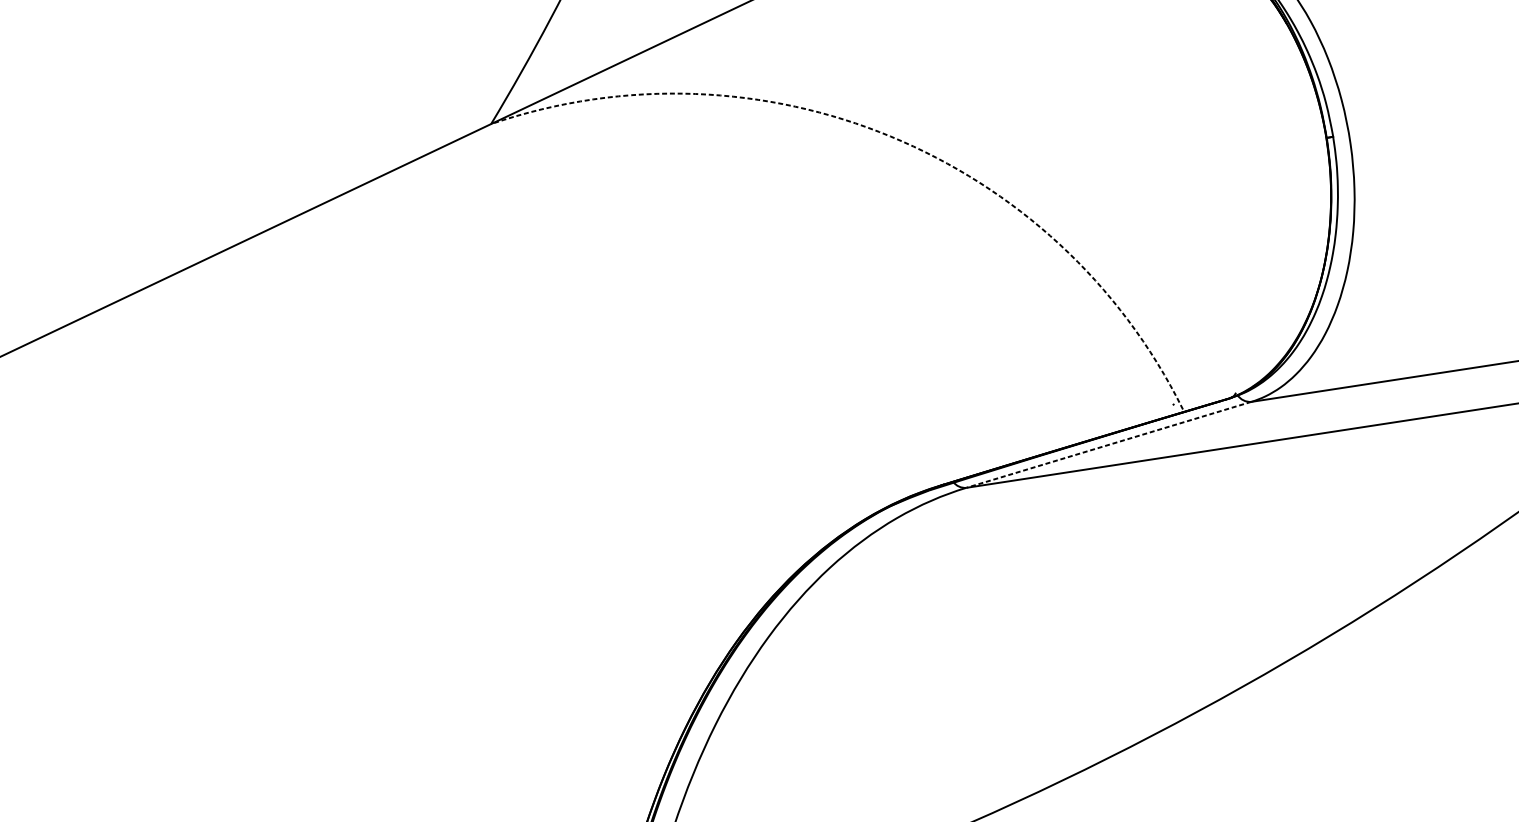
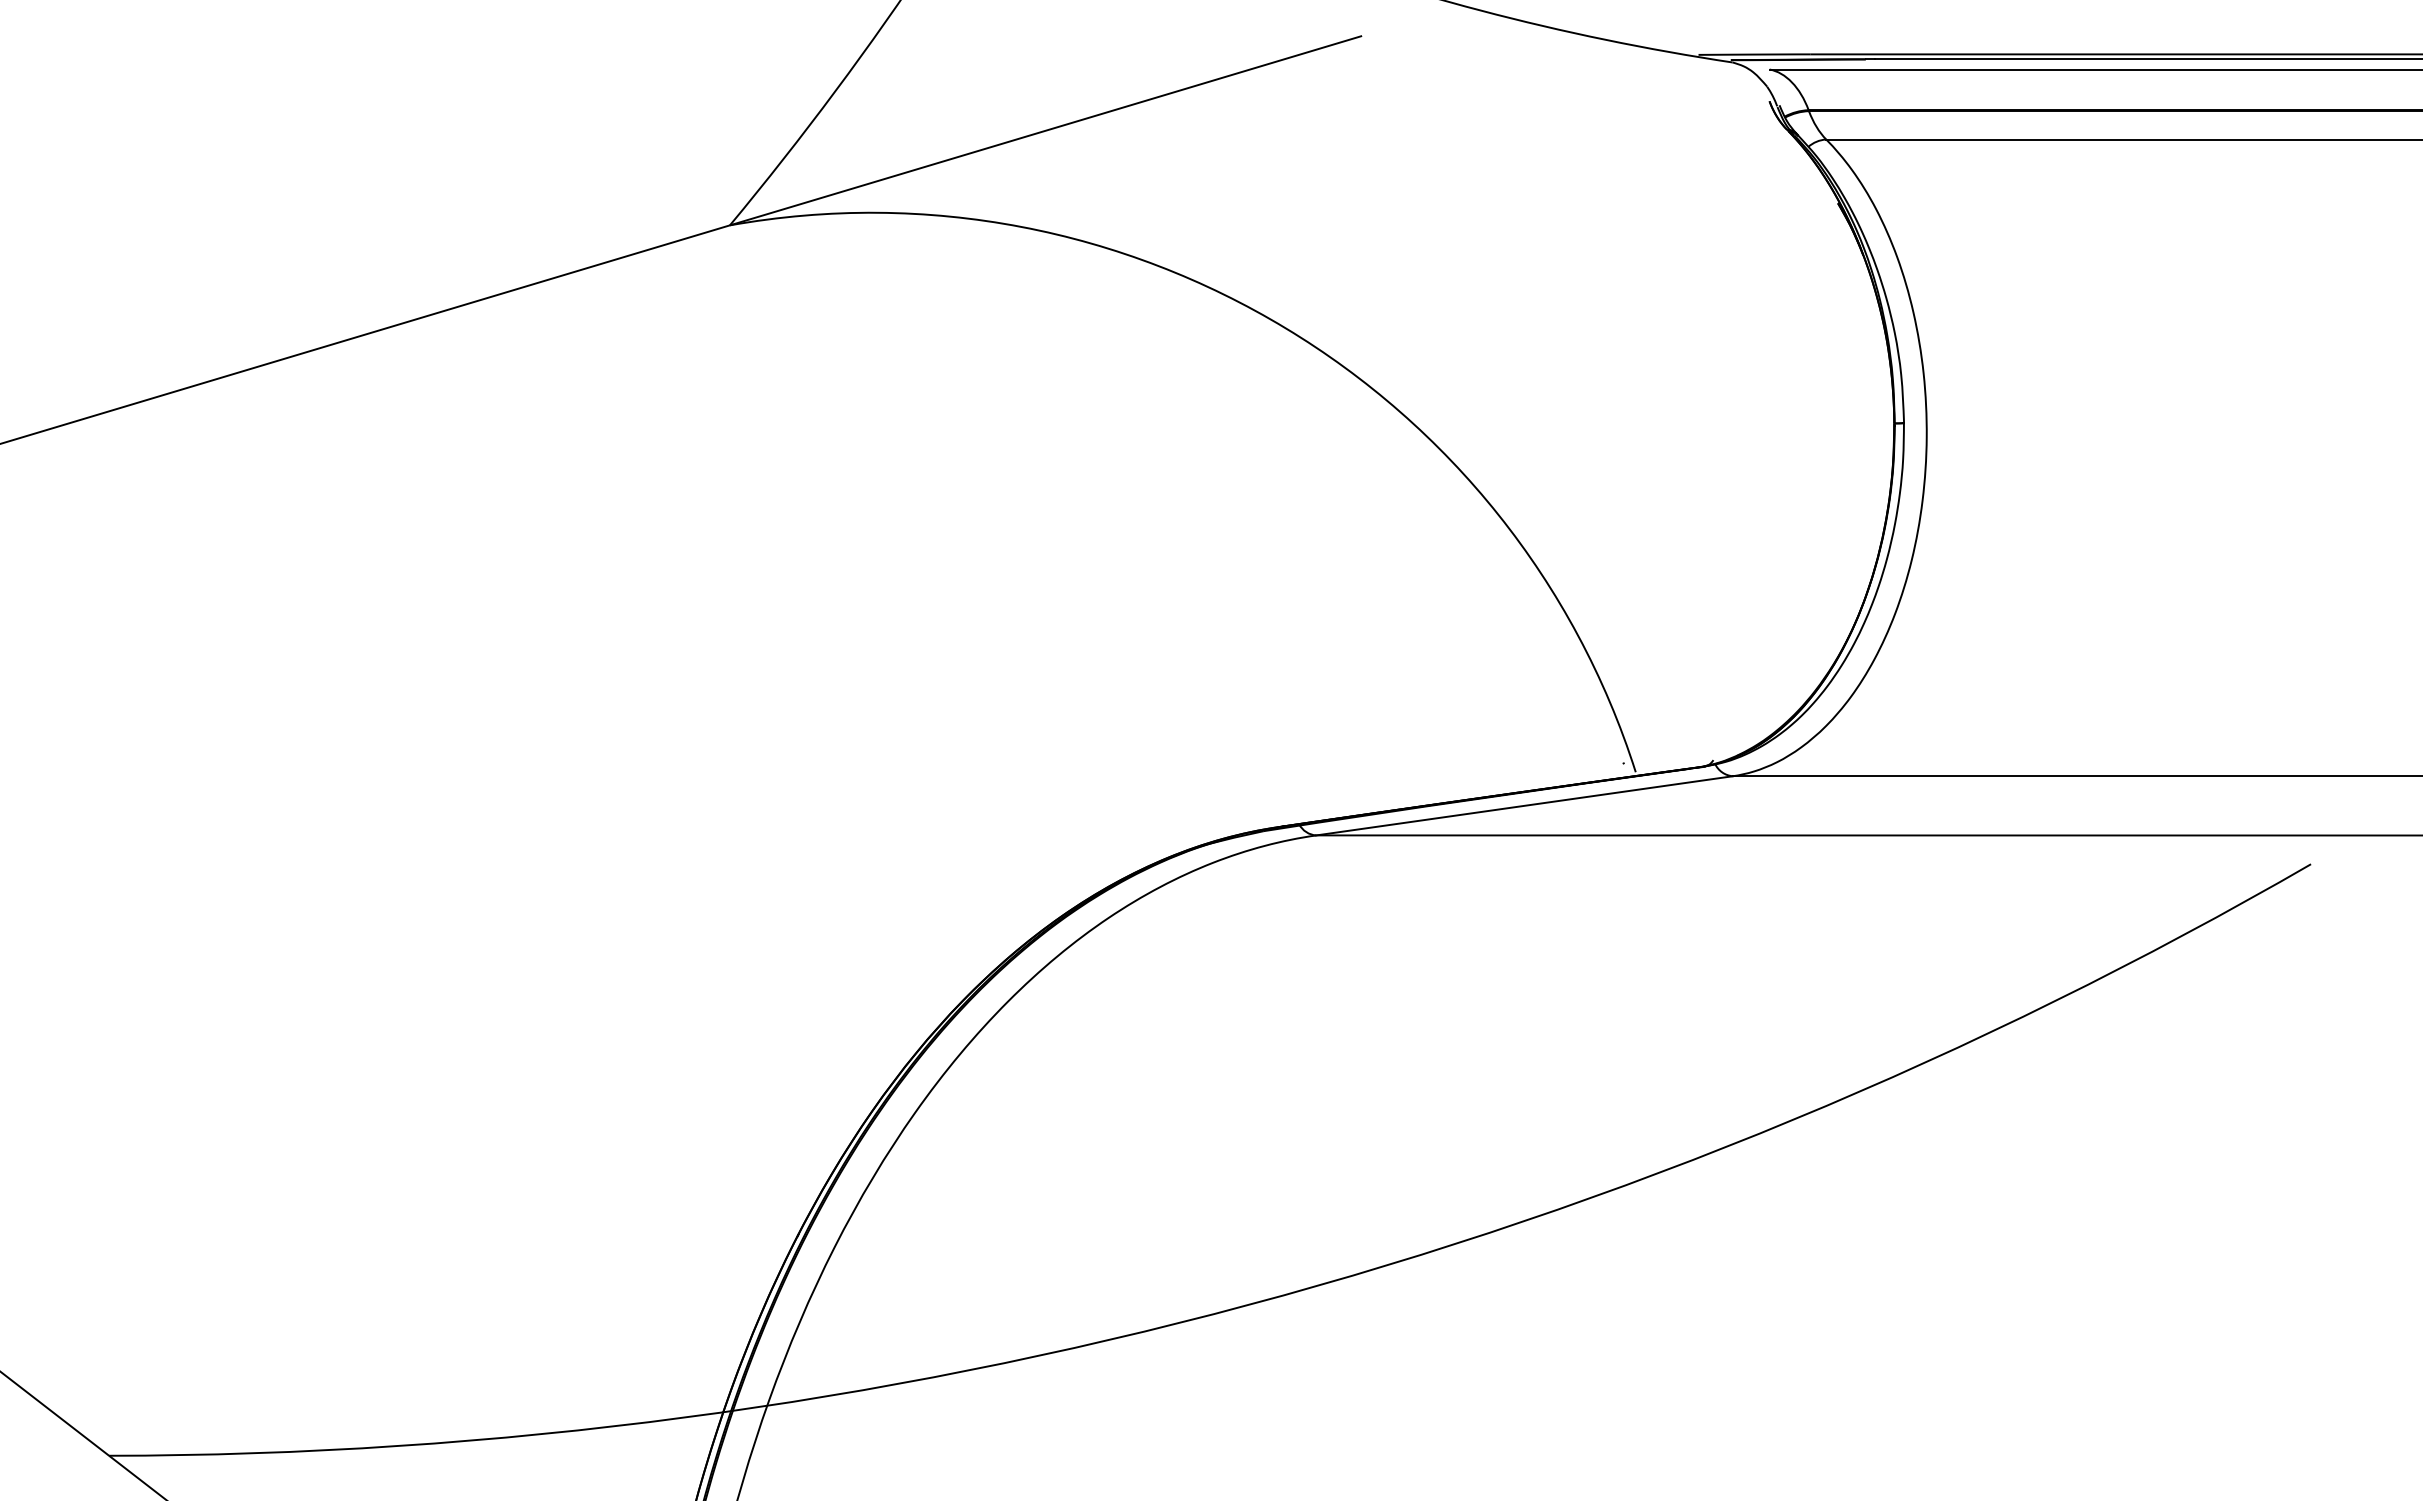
arc: (890, 136) -> (1285, 328), dashed -> solid
line: (1108, 444) -> (1524, 805), dashed -> solid

